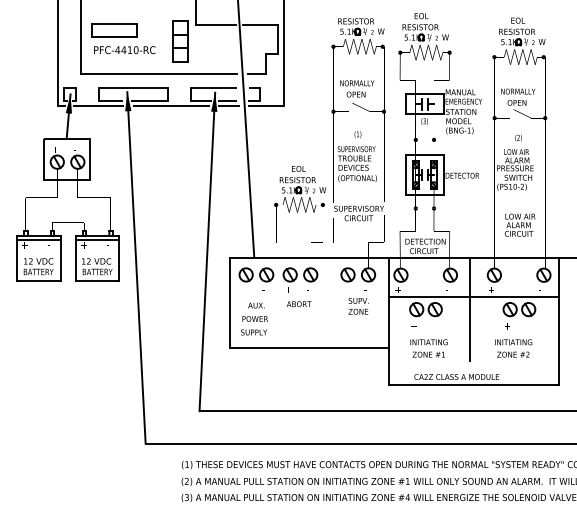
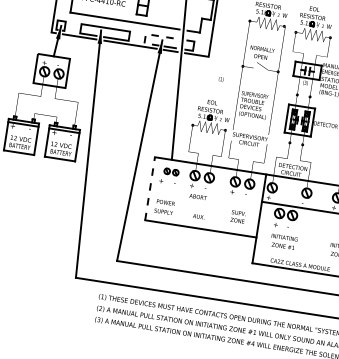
line: (194, 87) -> (148, 34), solid -> dashed
text: (357, 134) -> (220, 79), moved
part: (256, 274) -> (171, 171), size x0.6
line: (230, 302) -> (150, 188), solid -> dashed
text: (256, 305) -> (198, 216), moved
text: (358, 306) -> (238, 217), moved
line: (469, 309) -> (316, 219), removed

